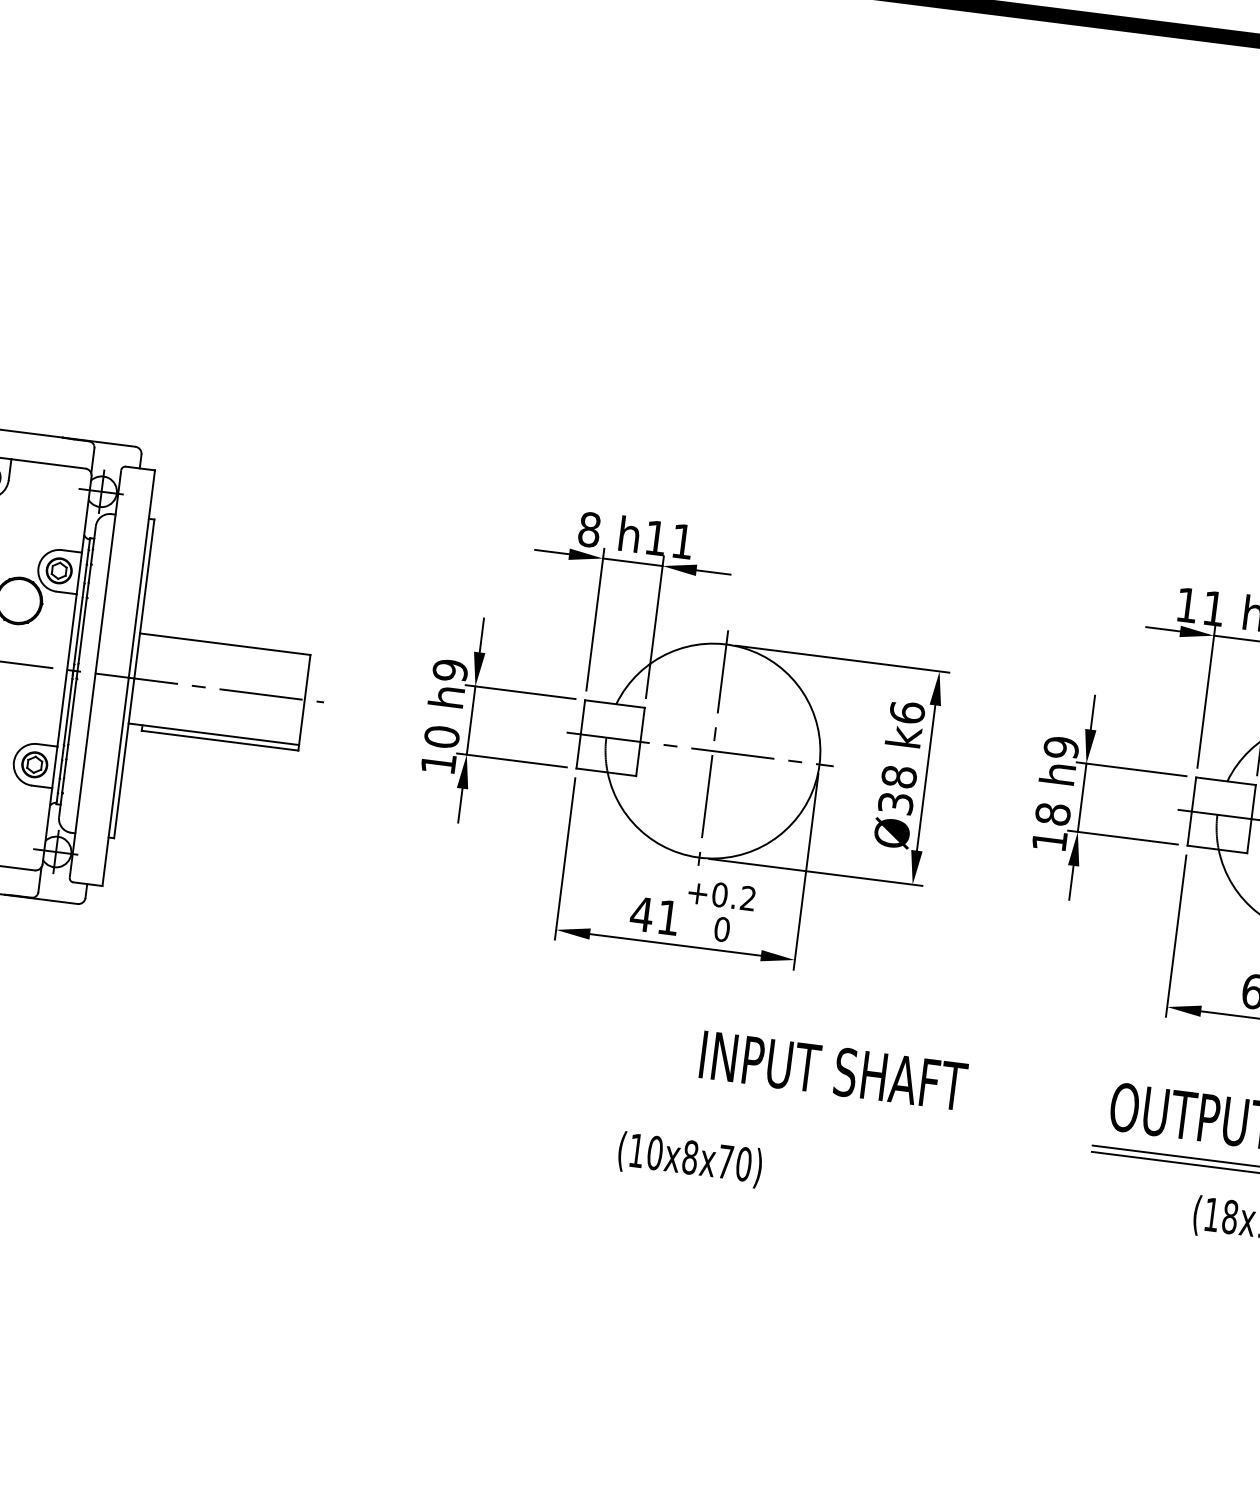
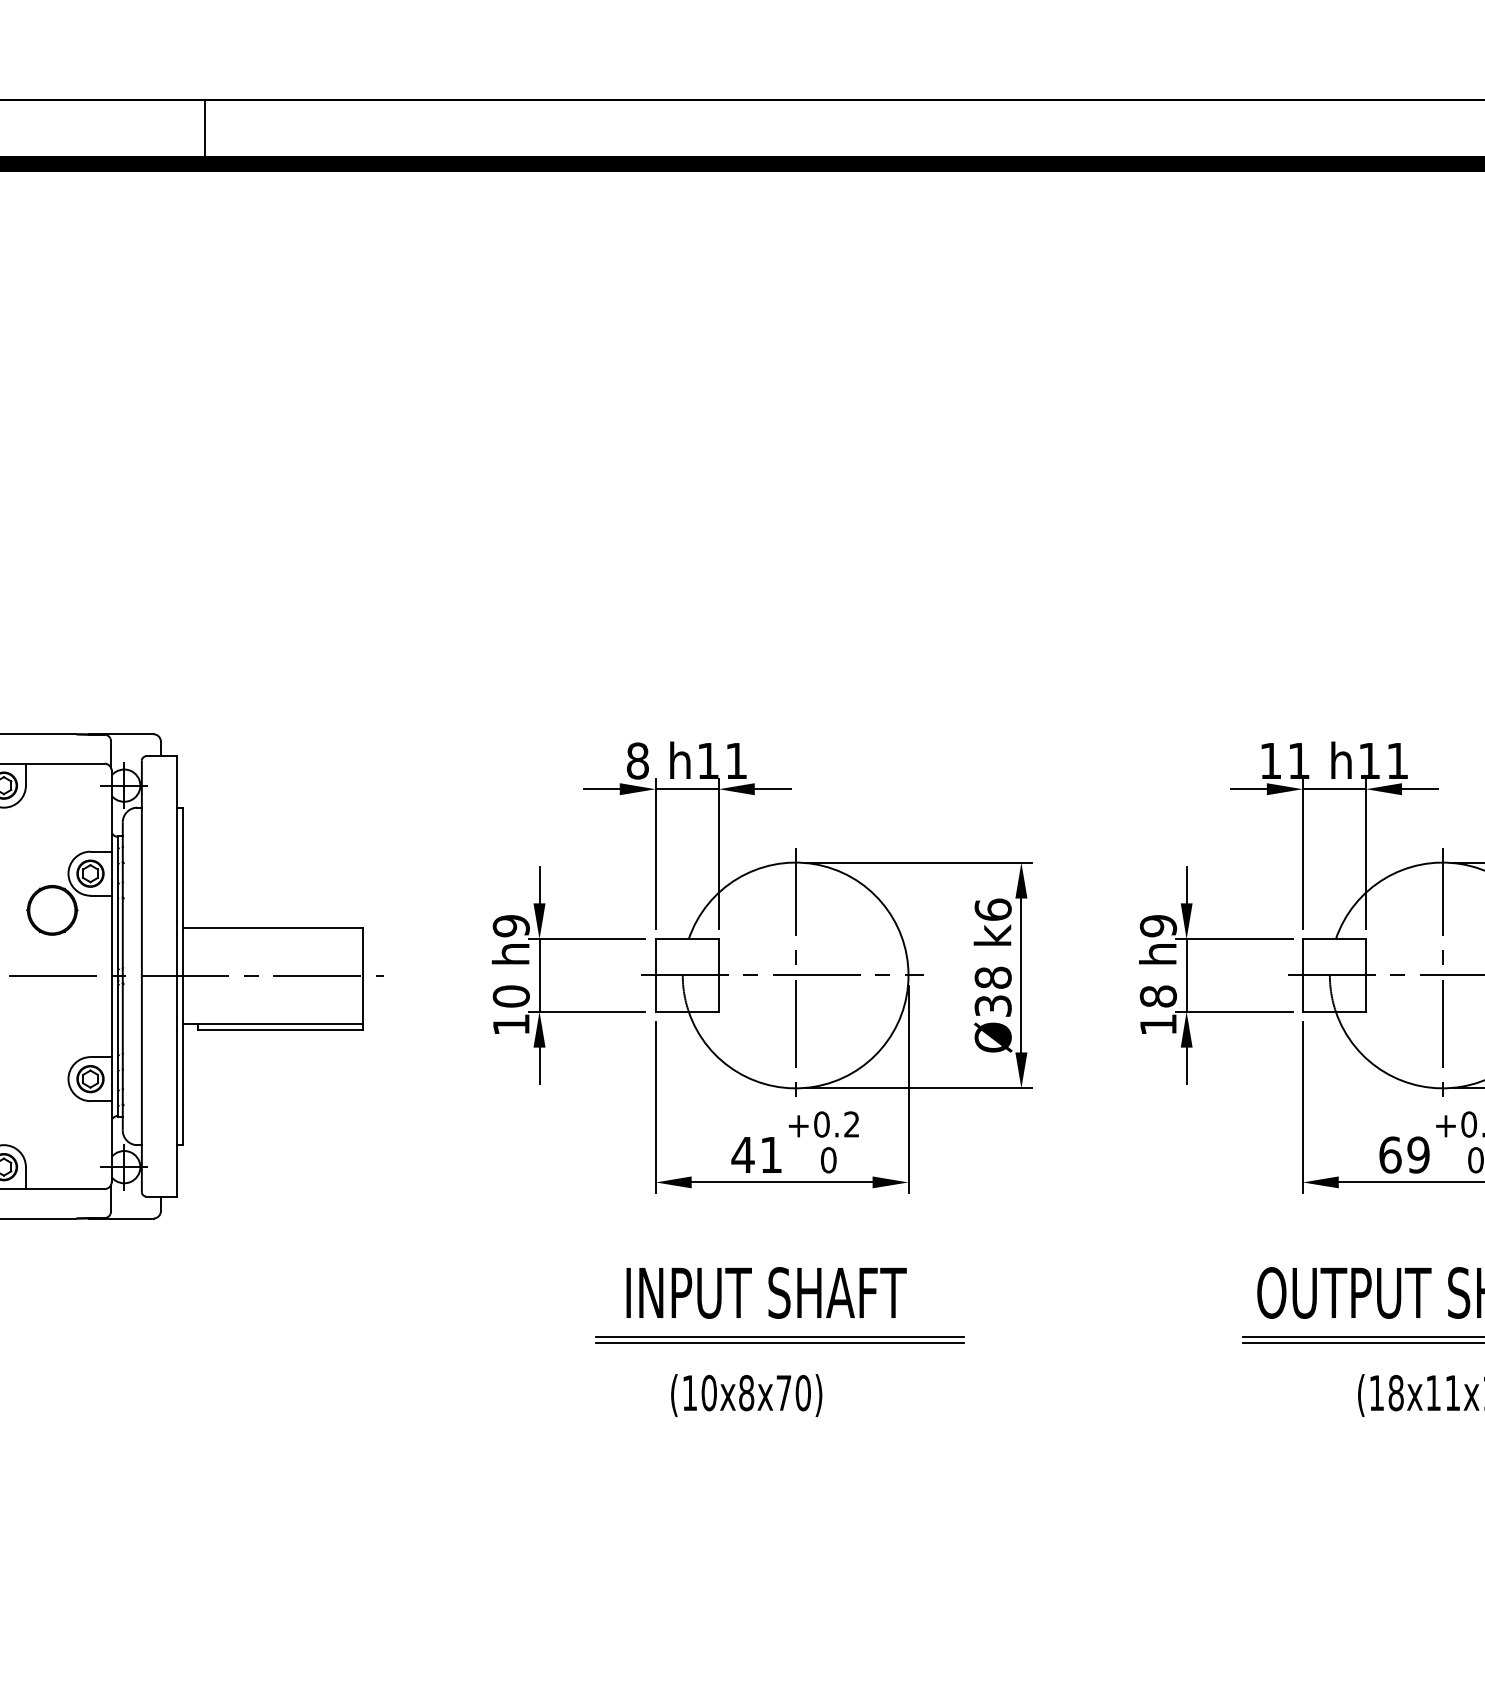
text: (833, 1070) -> (766, 1292), moved
line: (655, 1090) -> (780, 1336), added
line: (654, 1096) -> (780, 1343), added
text: (689, 1159) -> (746, 1395), moved

